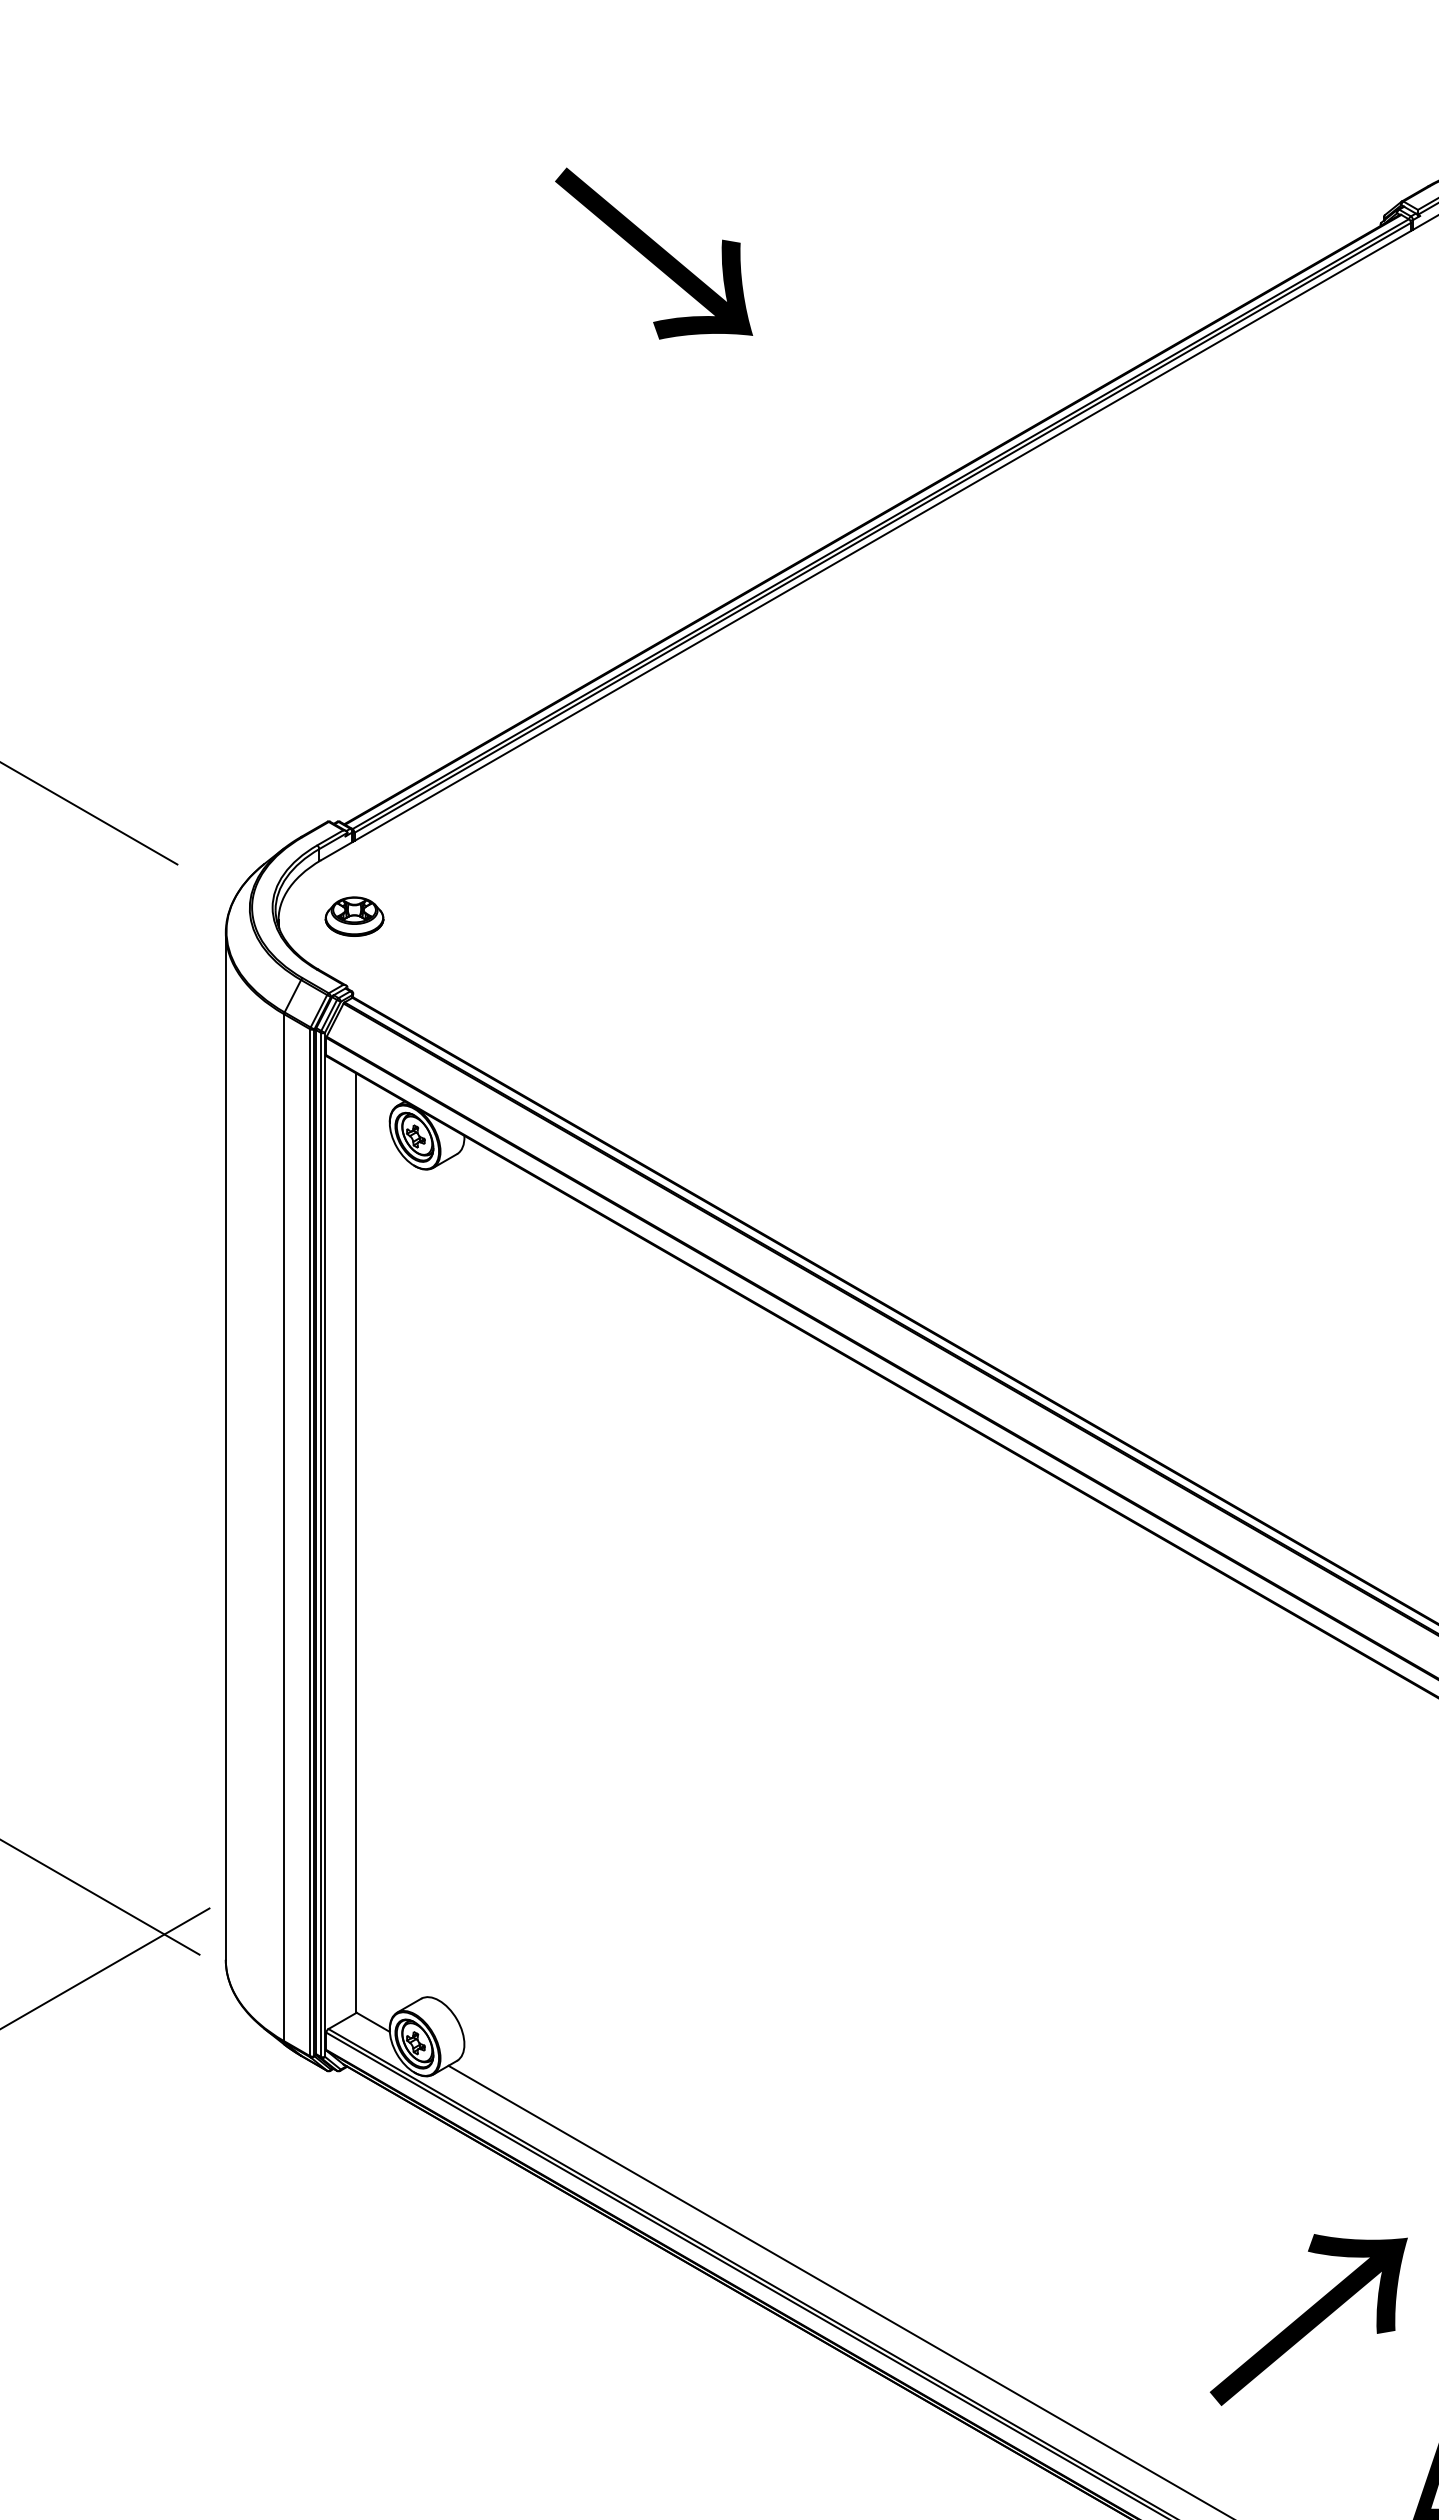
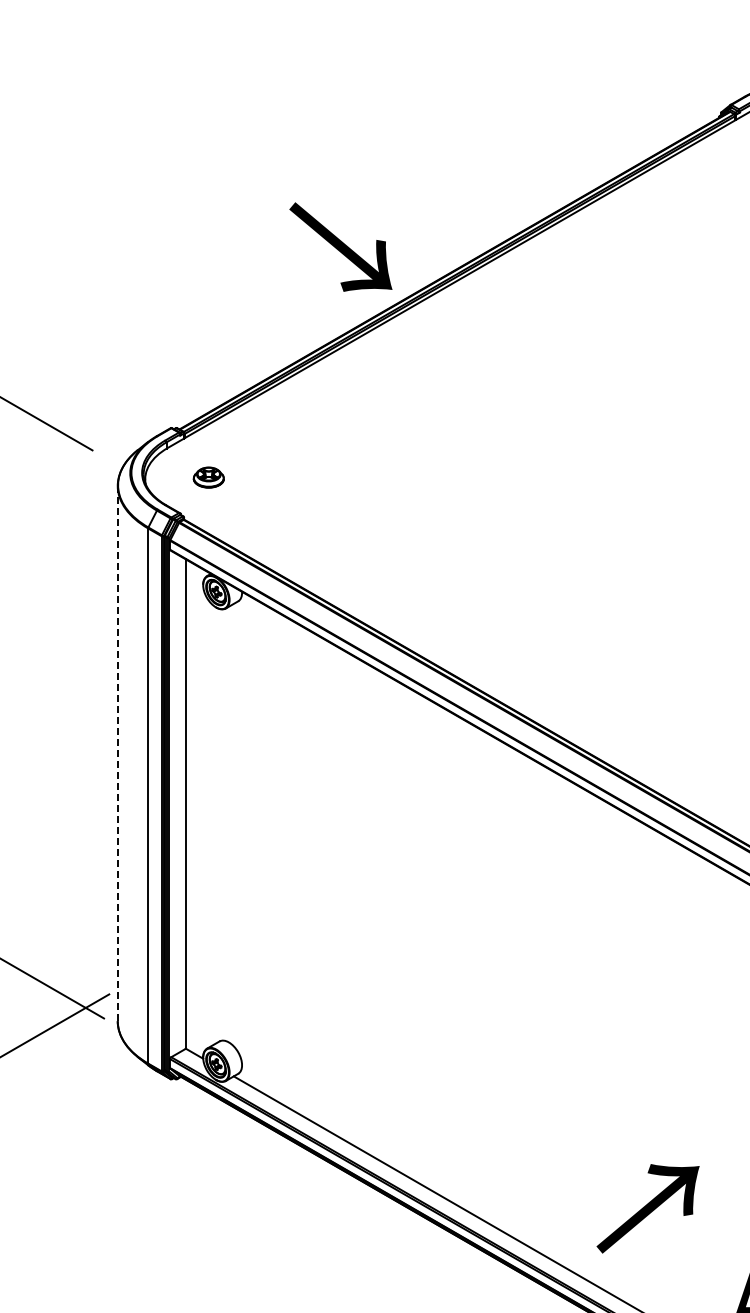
text: (653, 252) -> (340, 246), moved
part: (353, 916) -> (208, 477), moved
line: (225, 1446) -> (117, 753), solid -> dashed
text: (1307, 2319) -> (647, 1208), moved

